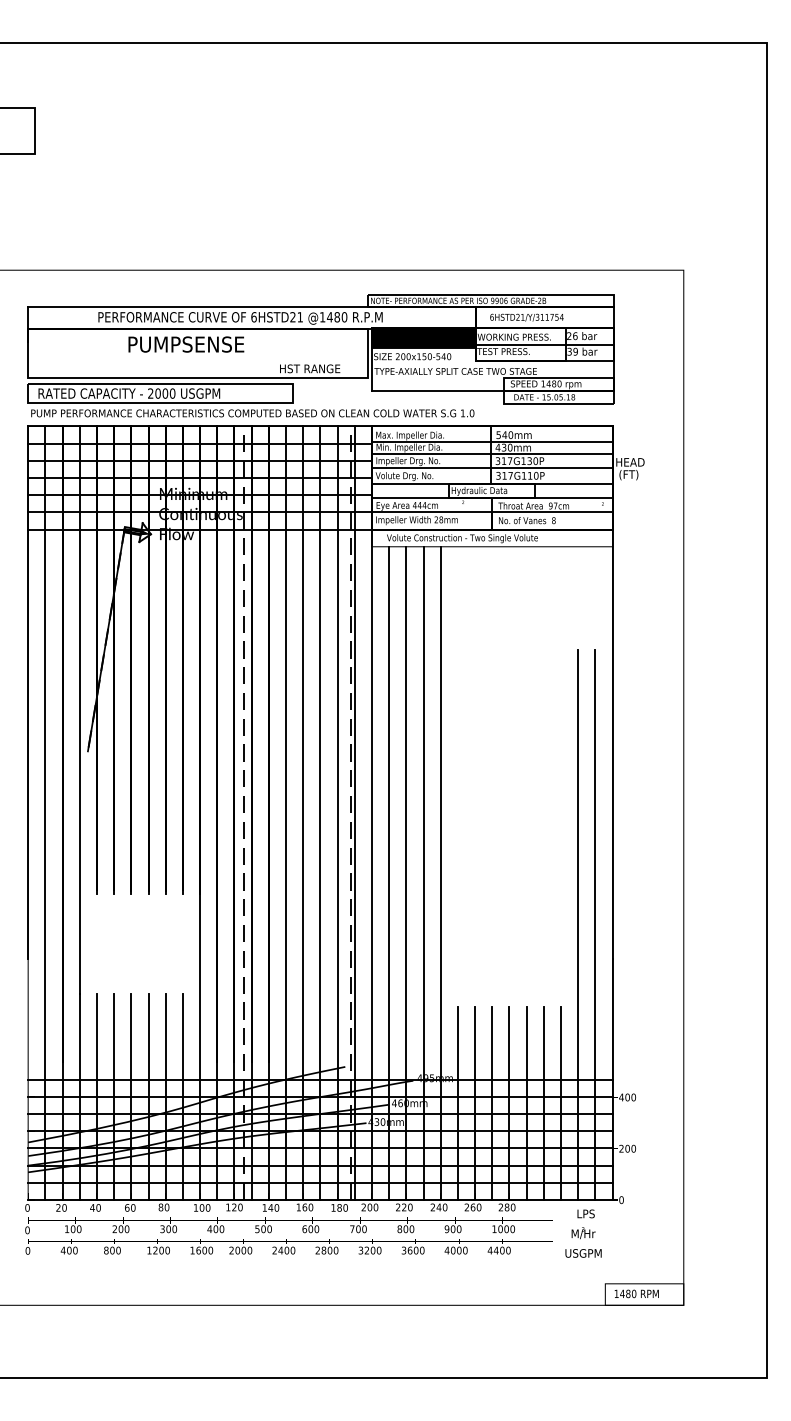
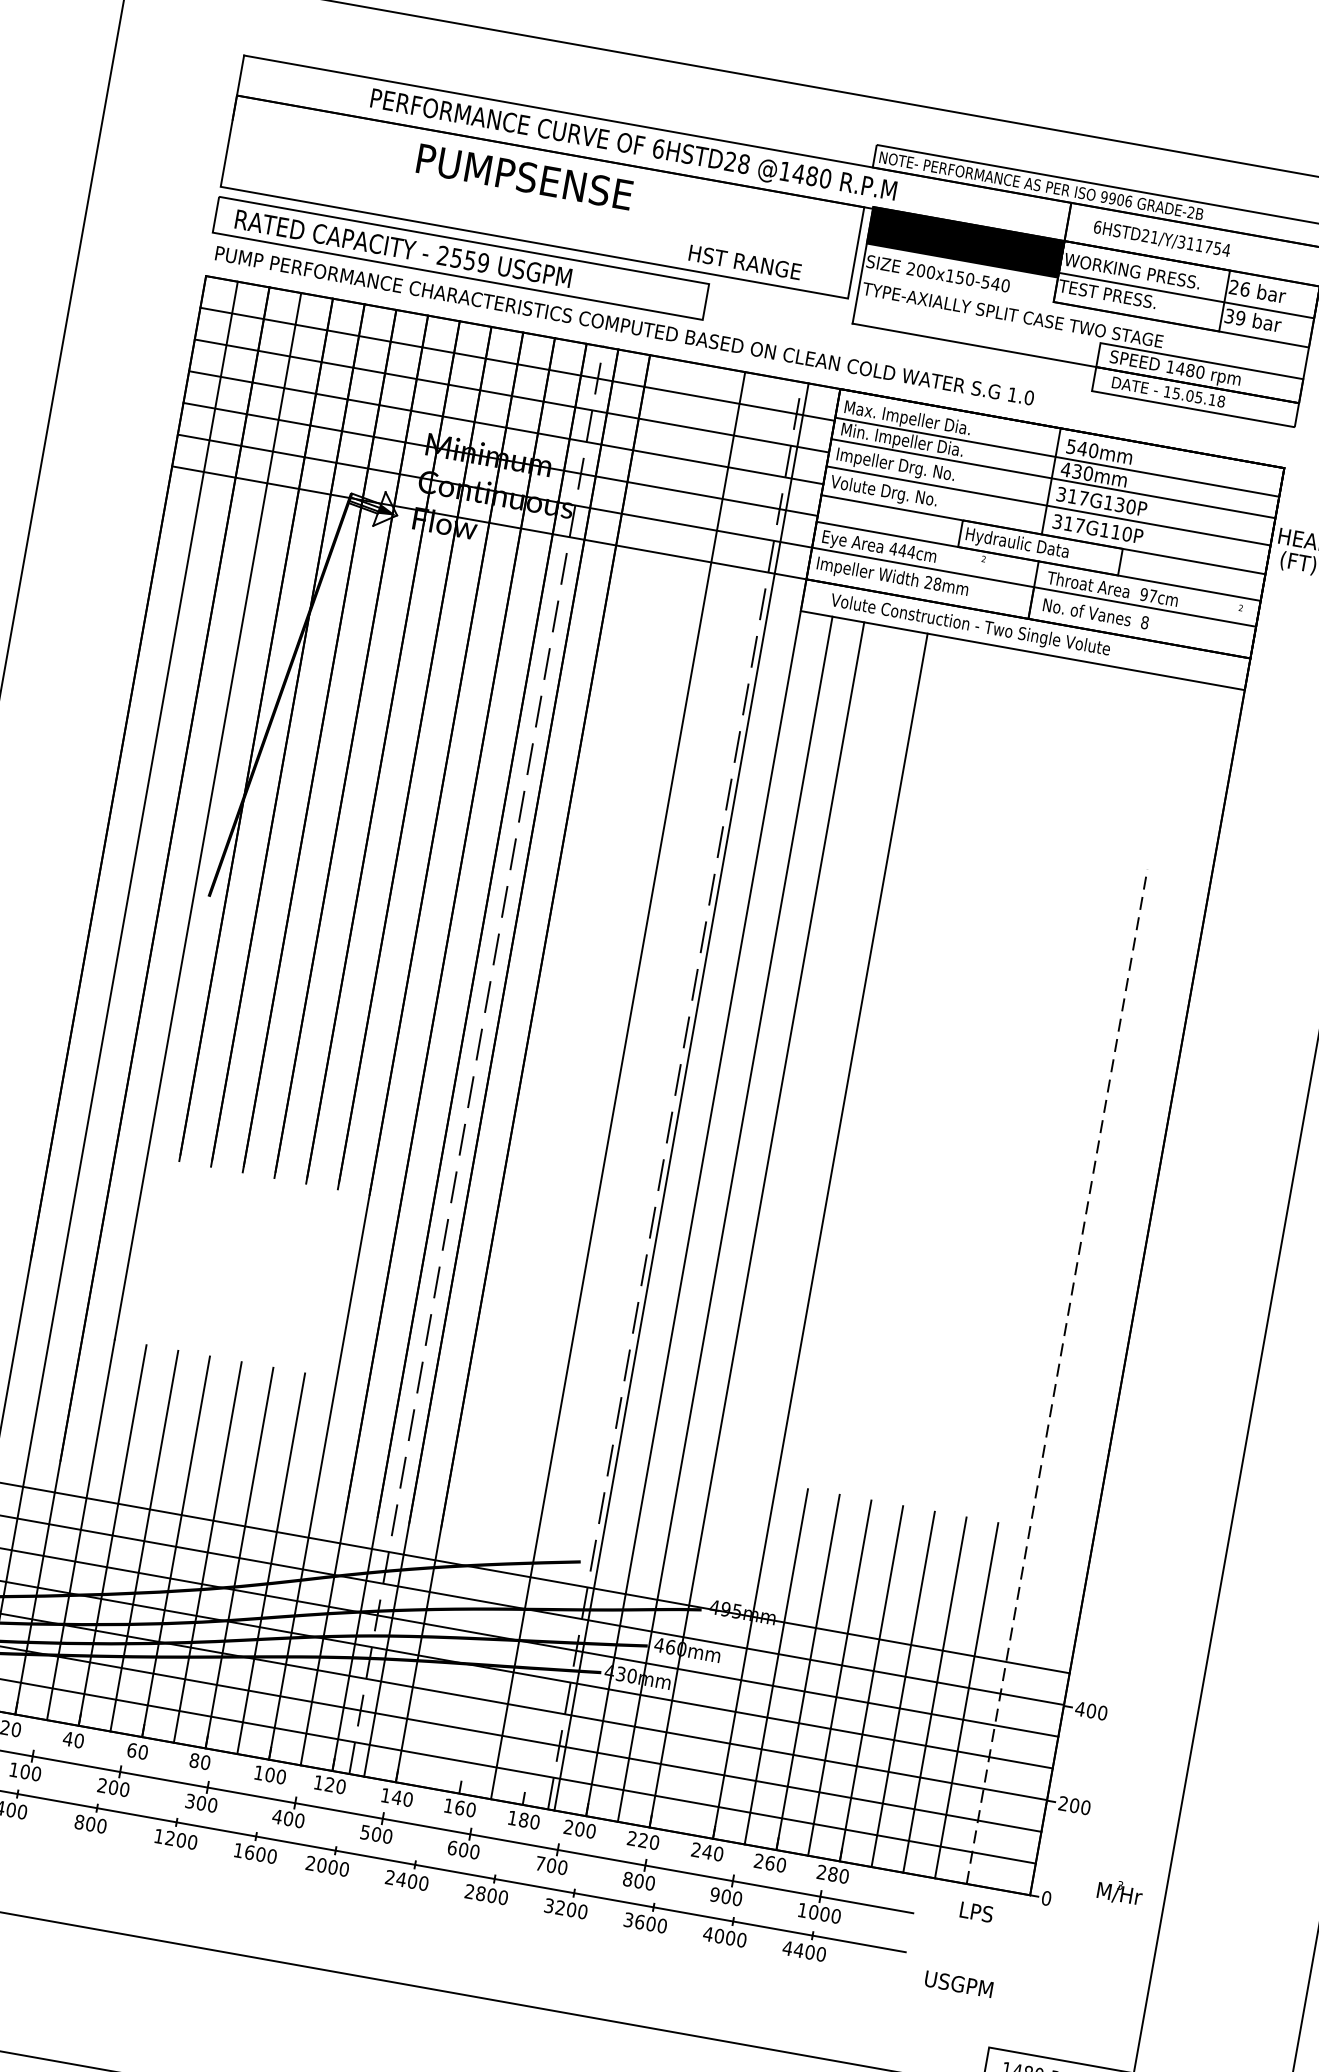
text: (300, 317) -> (744, 164), 6HSTD21 -> 6HSTD28
text: (165, 393) -> (470, 260), 2000 -> 2559
line: (286, 813) -> (555, 1075), removed
line: (303, 813) -> (586, 1080), removed
line: (337, 813) -> (649, 1091), removed
line: (423, 873) -> (788, 1230), removed
line: (578, 924) -> (1057, 1375), solid -> dashed
line: (595, 924) -> (1089, 1381), removed
text: (583, 1233) -> (1119, 1893), moved

